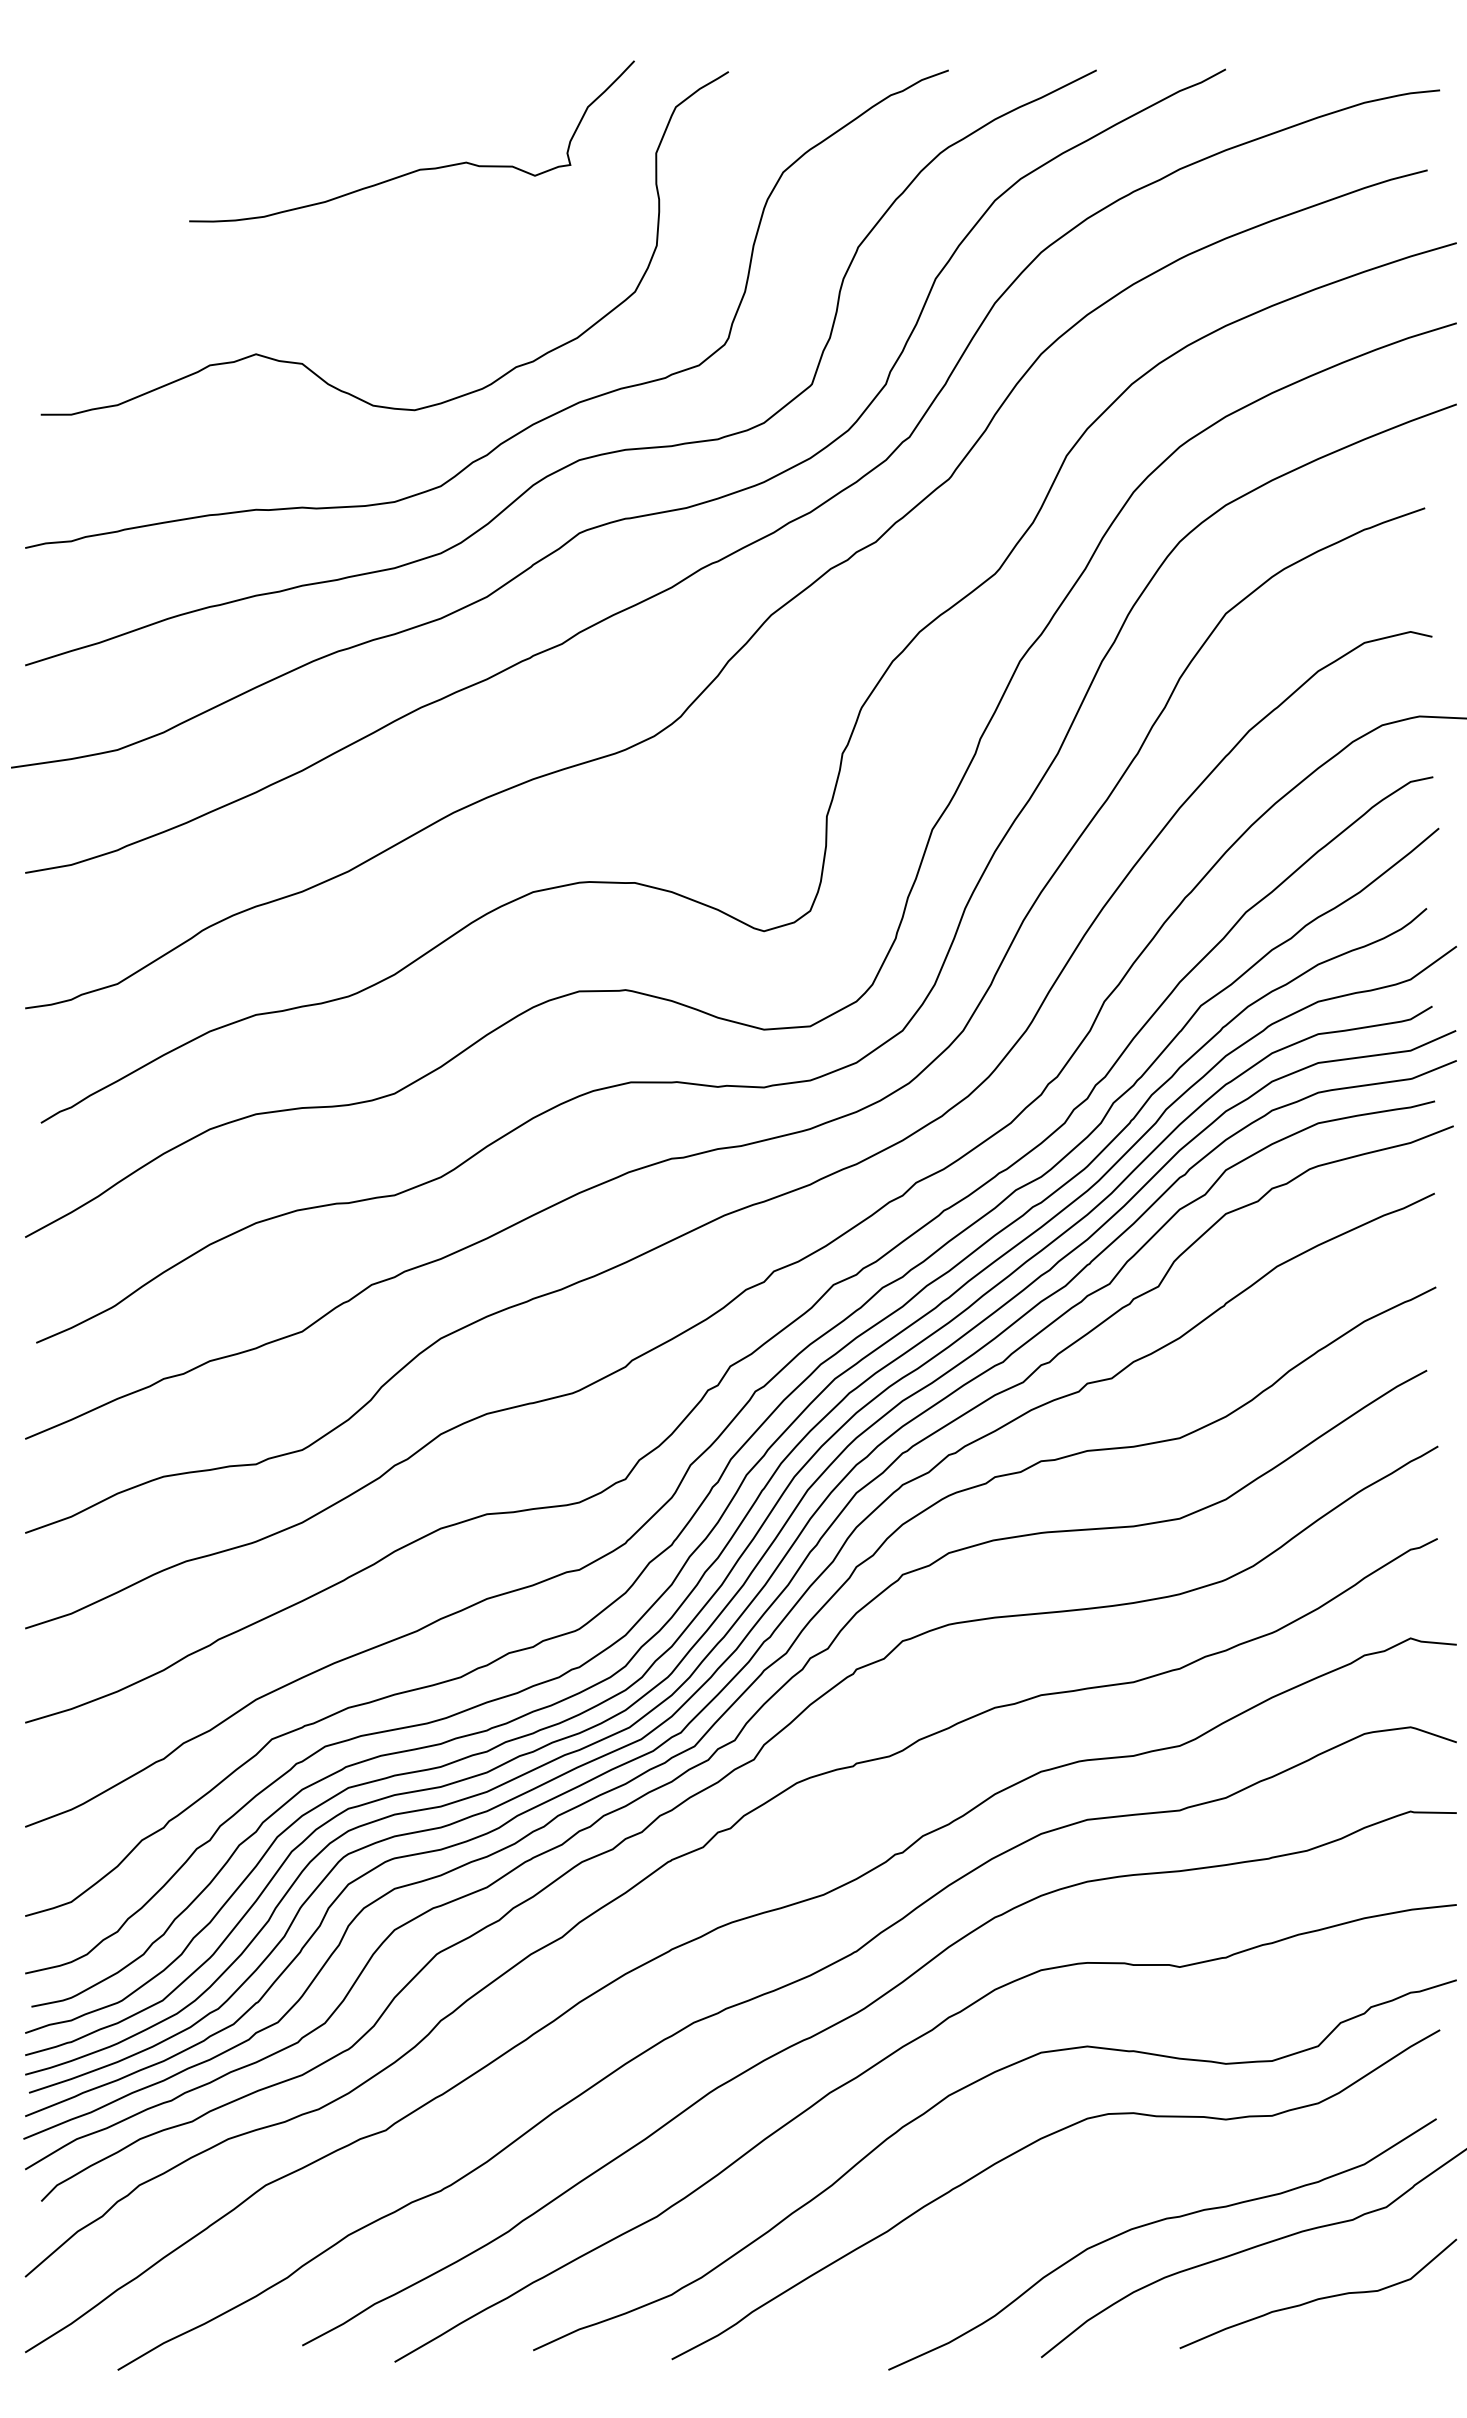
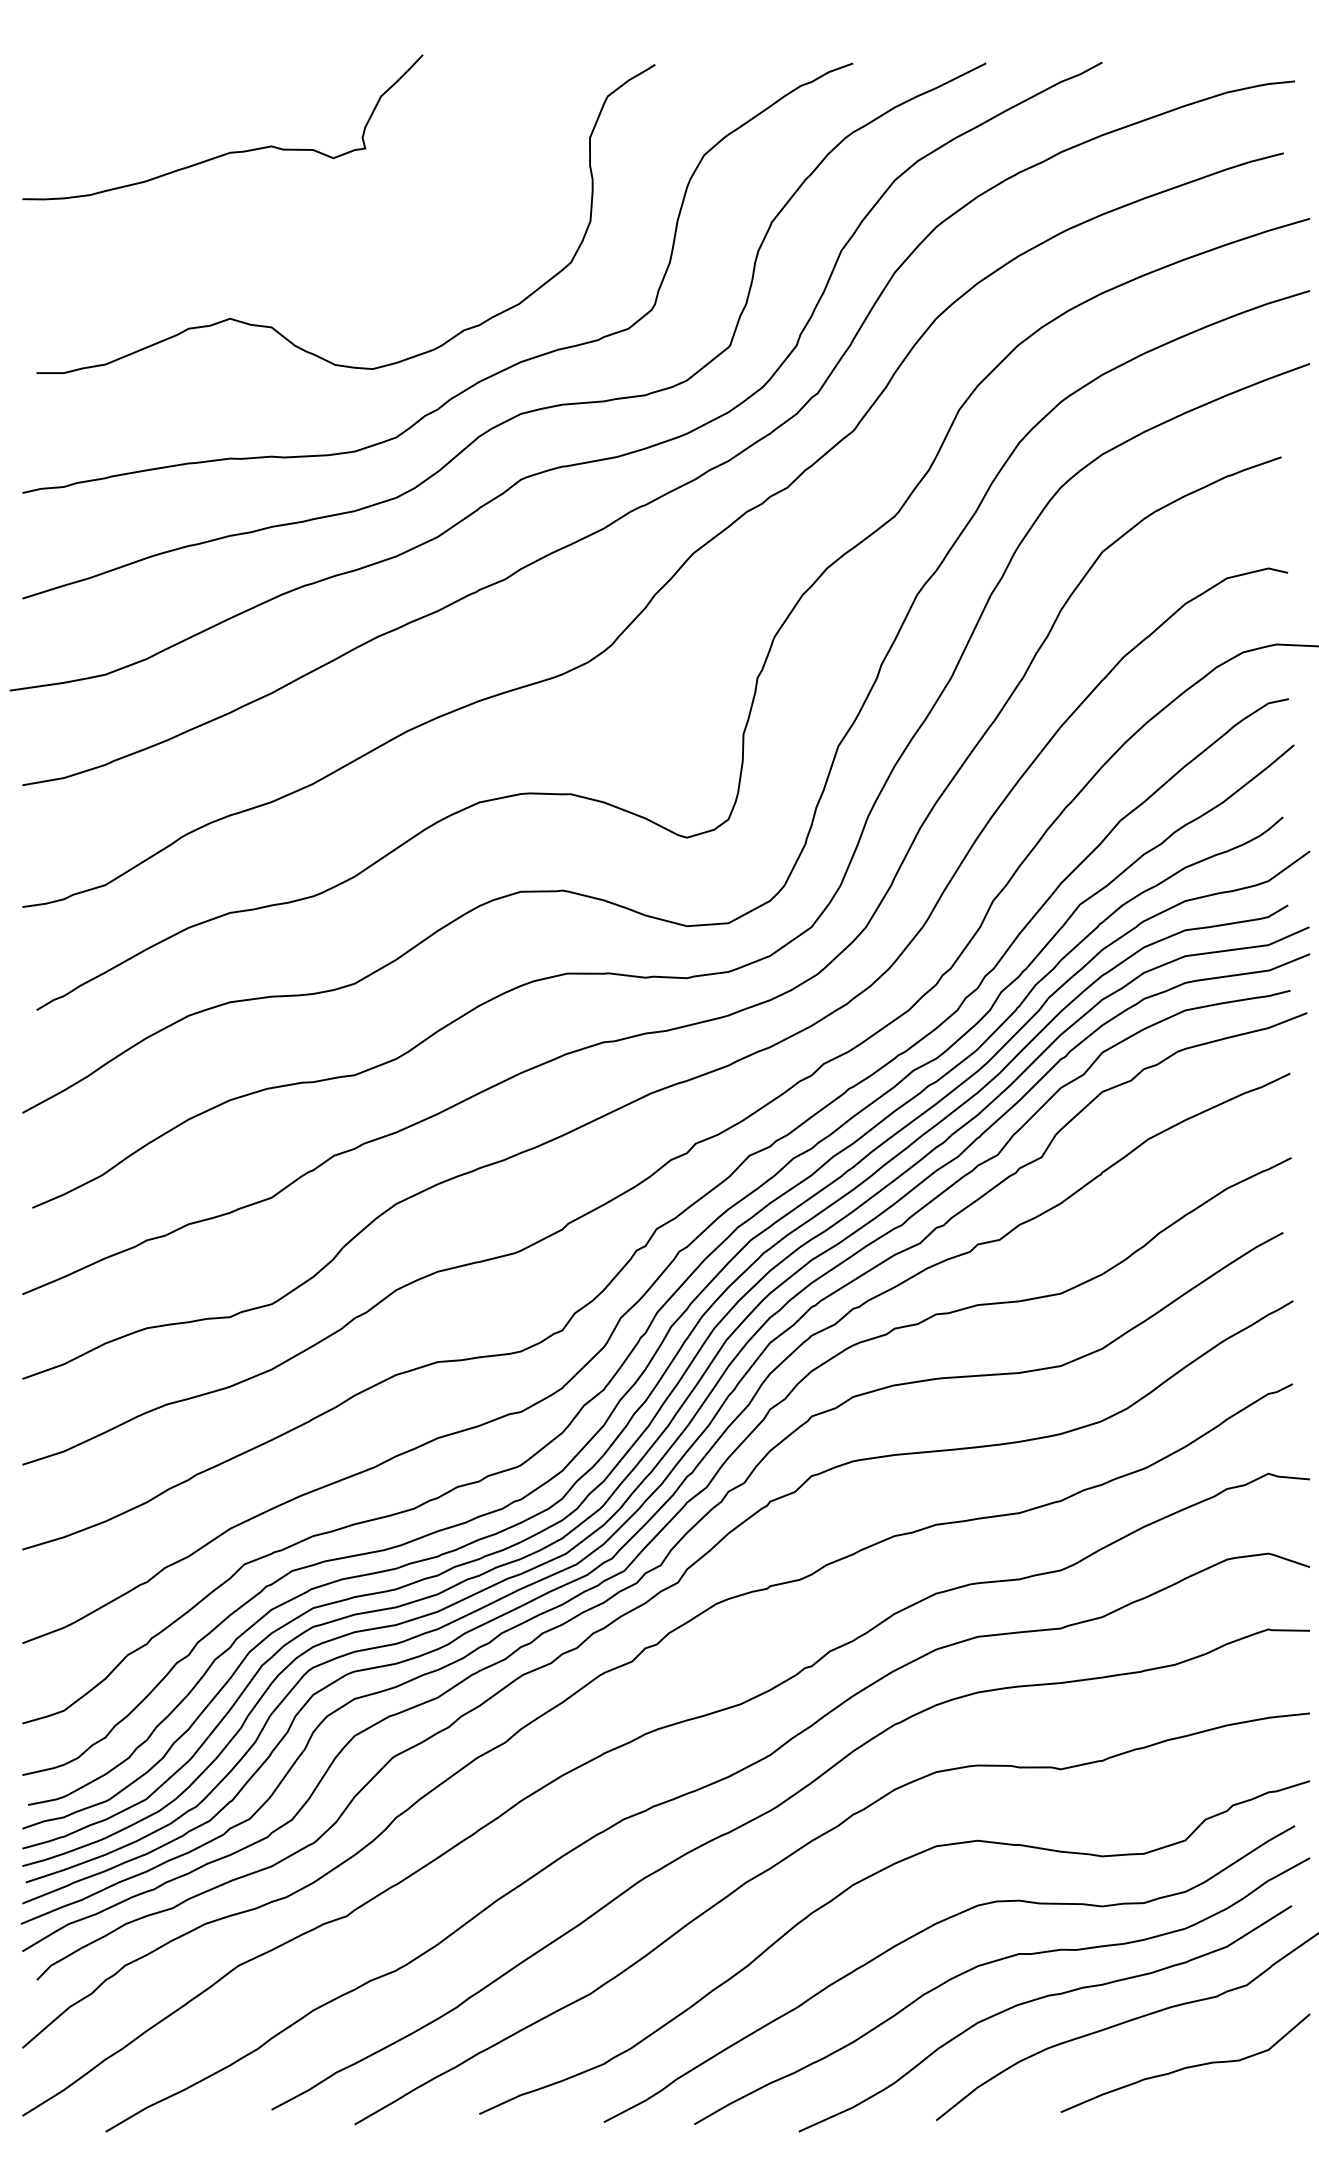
curve: (420, 168) -> (230, 151), moved
curve: (1103, 2182) -> (992, 1963), added

